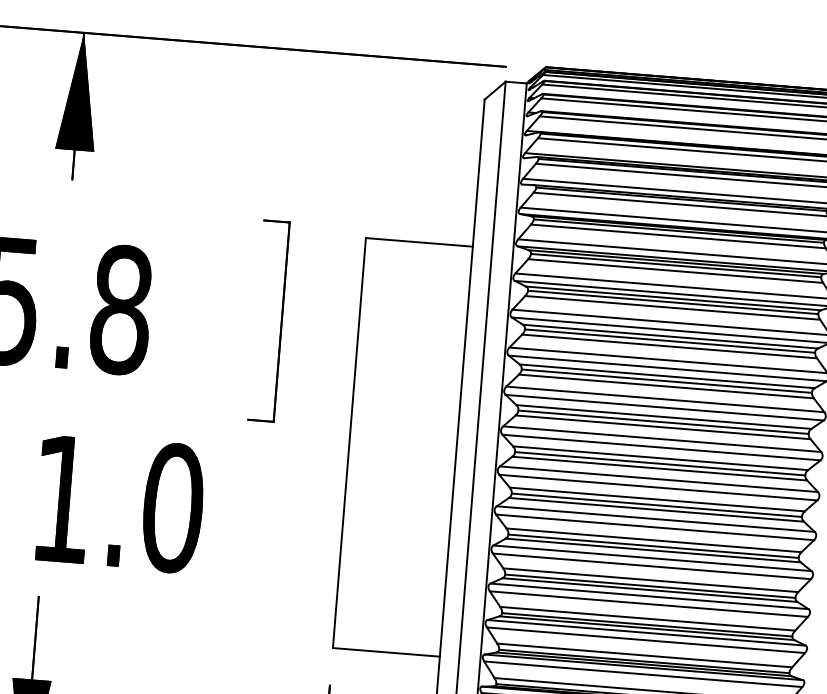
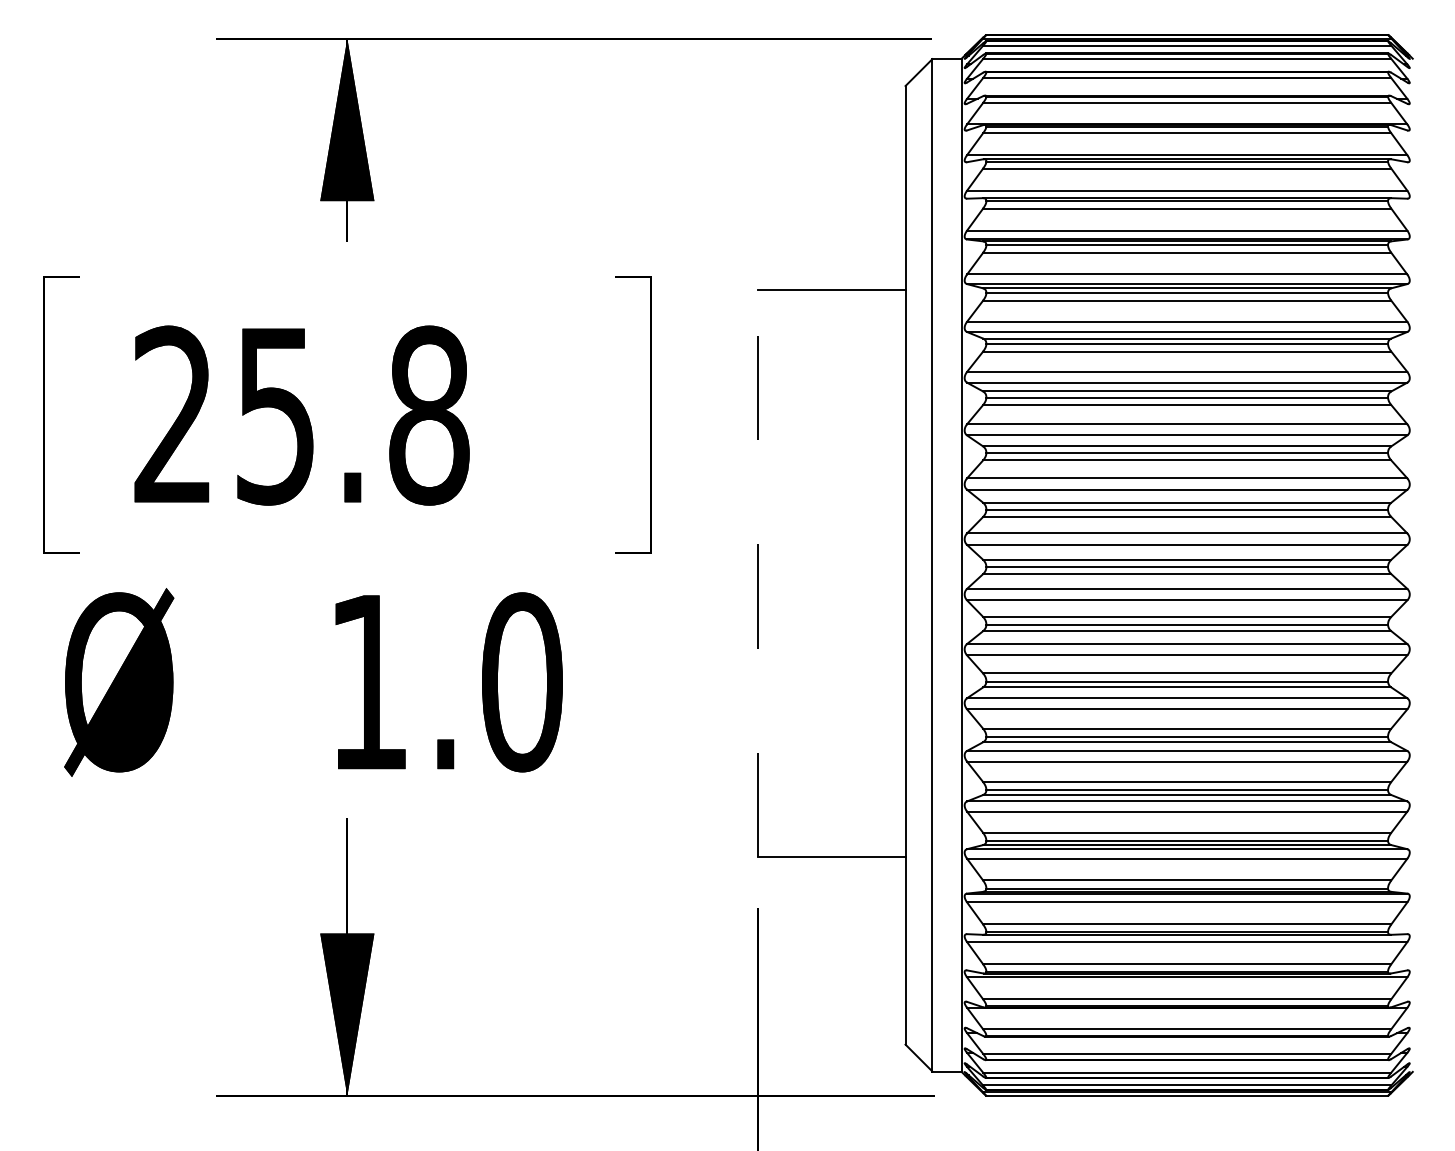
line: (349, 443) -> (757, 573), solid -> dashed

